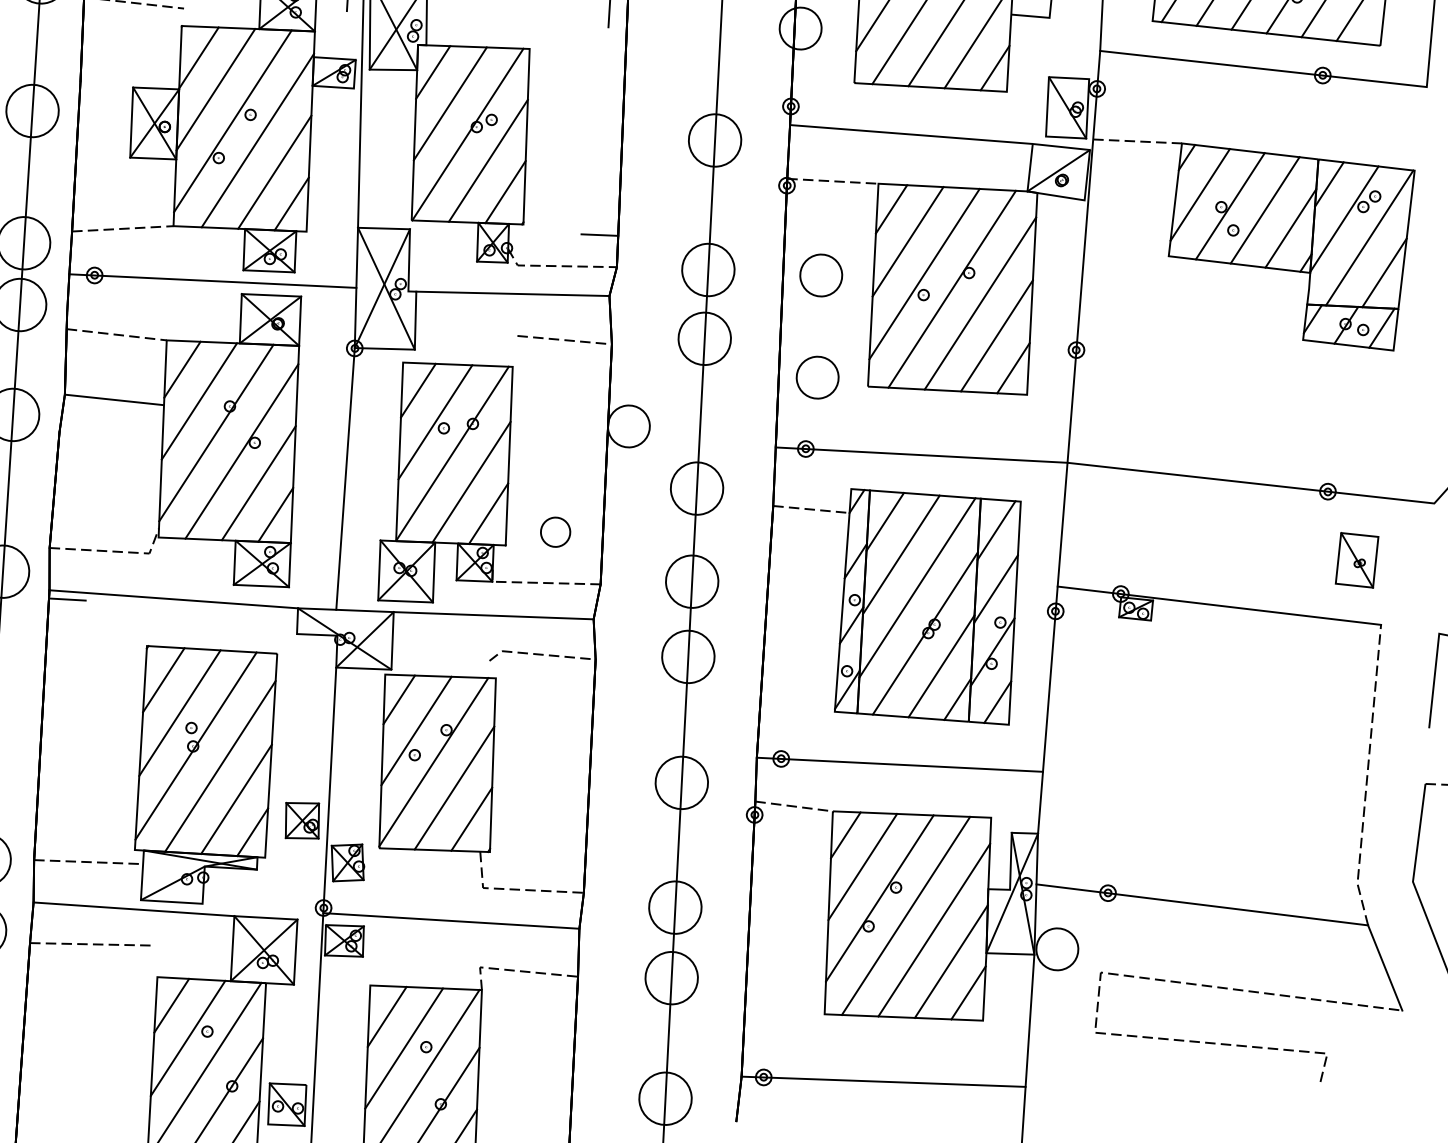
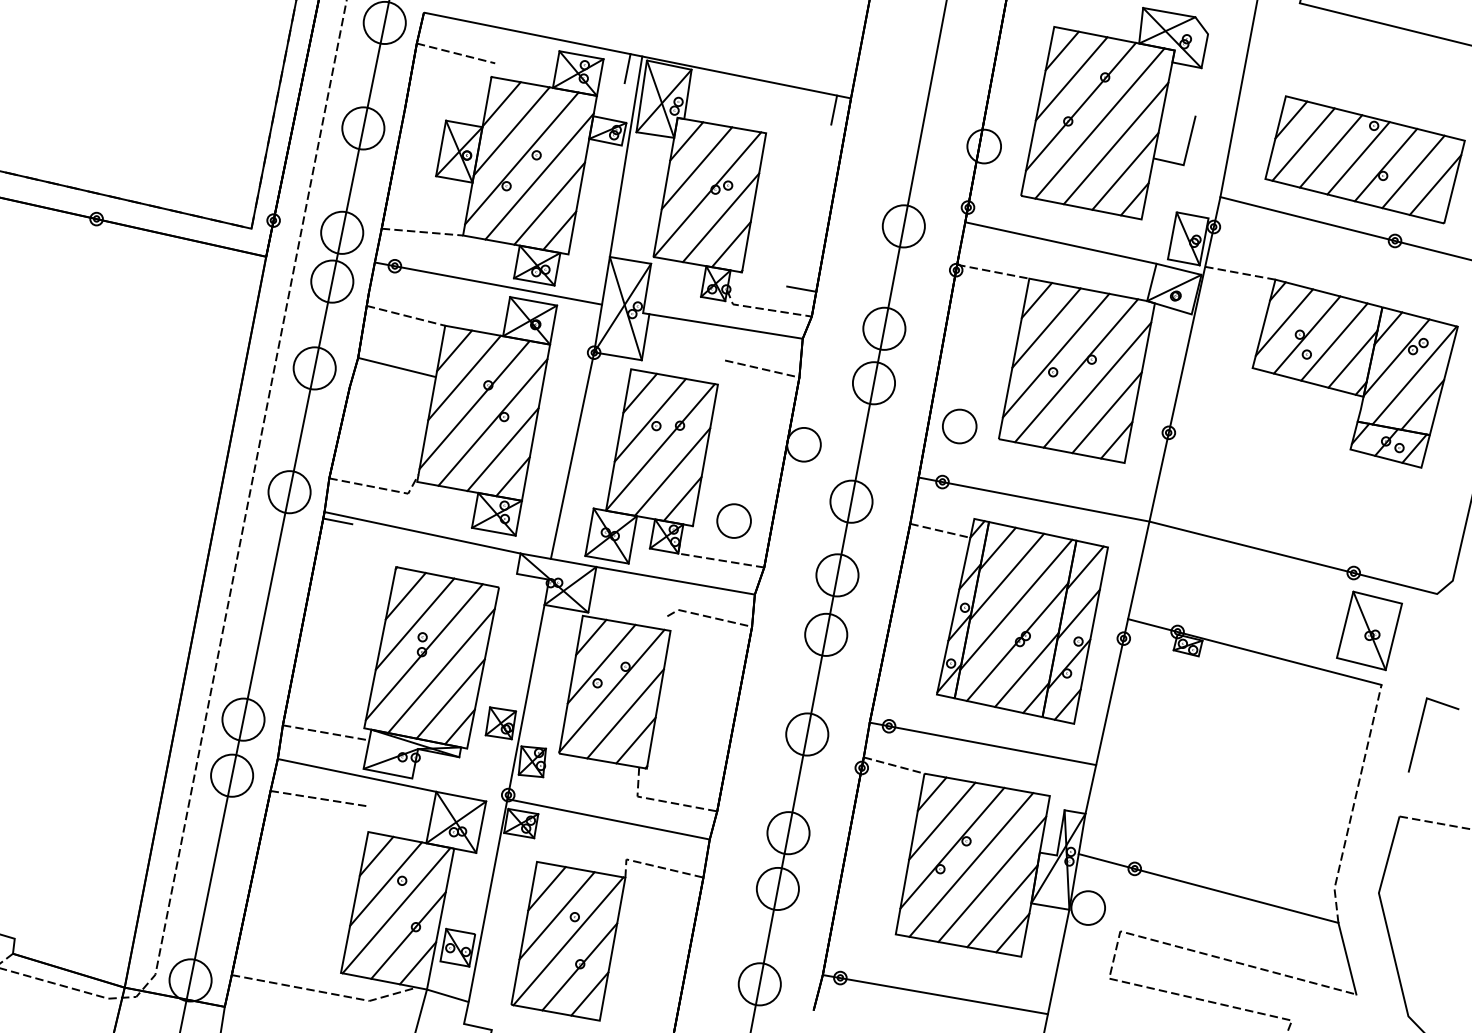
part: (821, 275) -> (973, 345), removed
part: (554, 531) -> (733, 520), size x1.43
part: (1357, 559) -> (1369, 630), size x1.67

